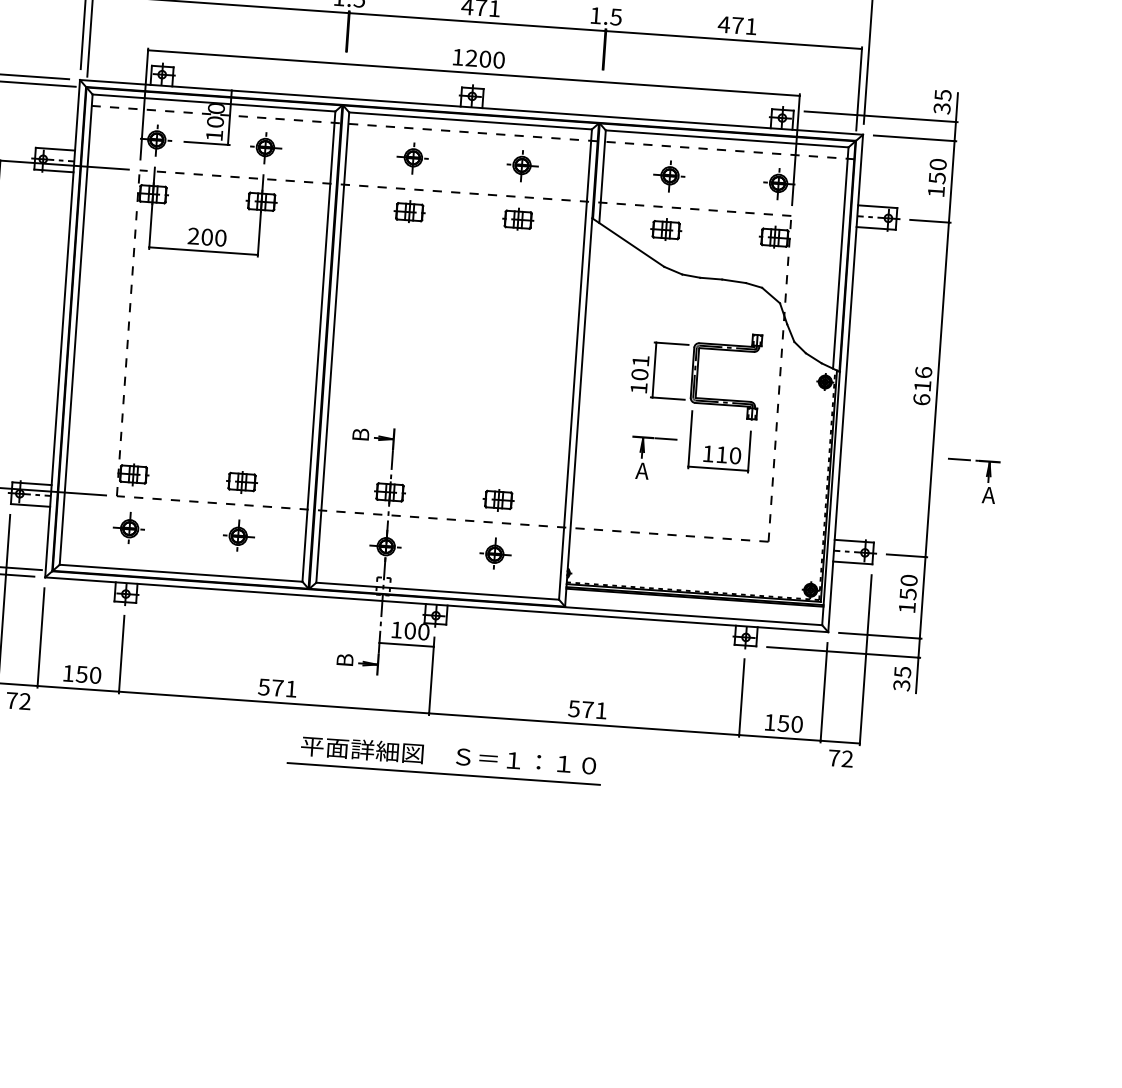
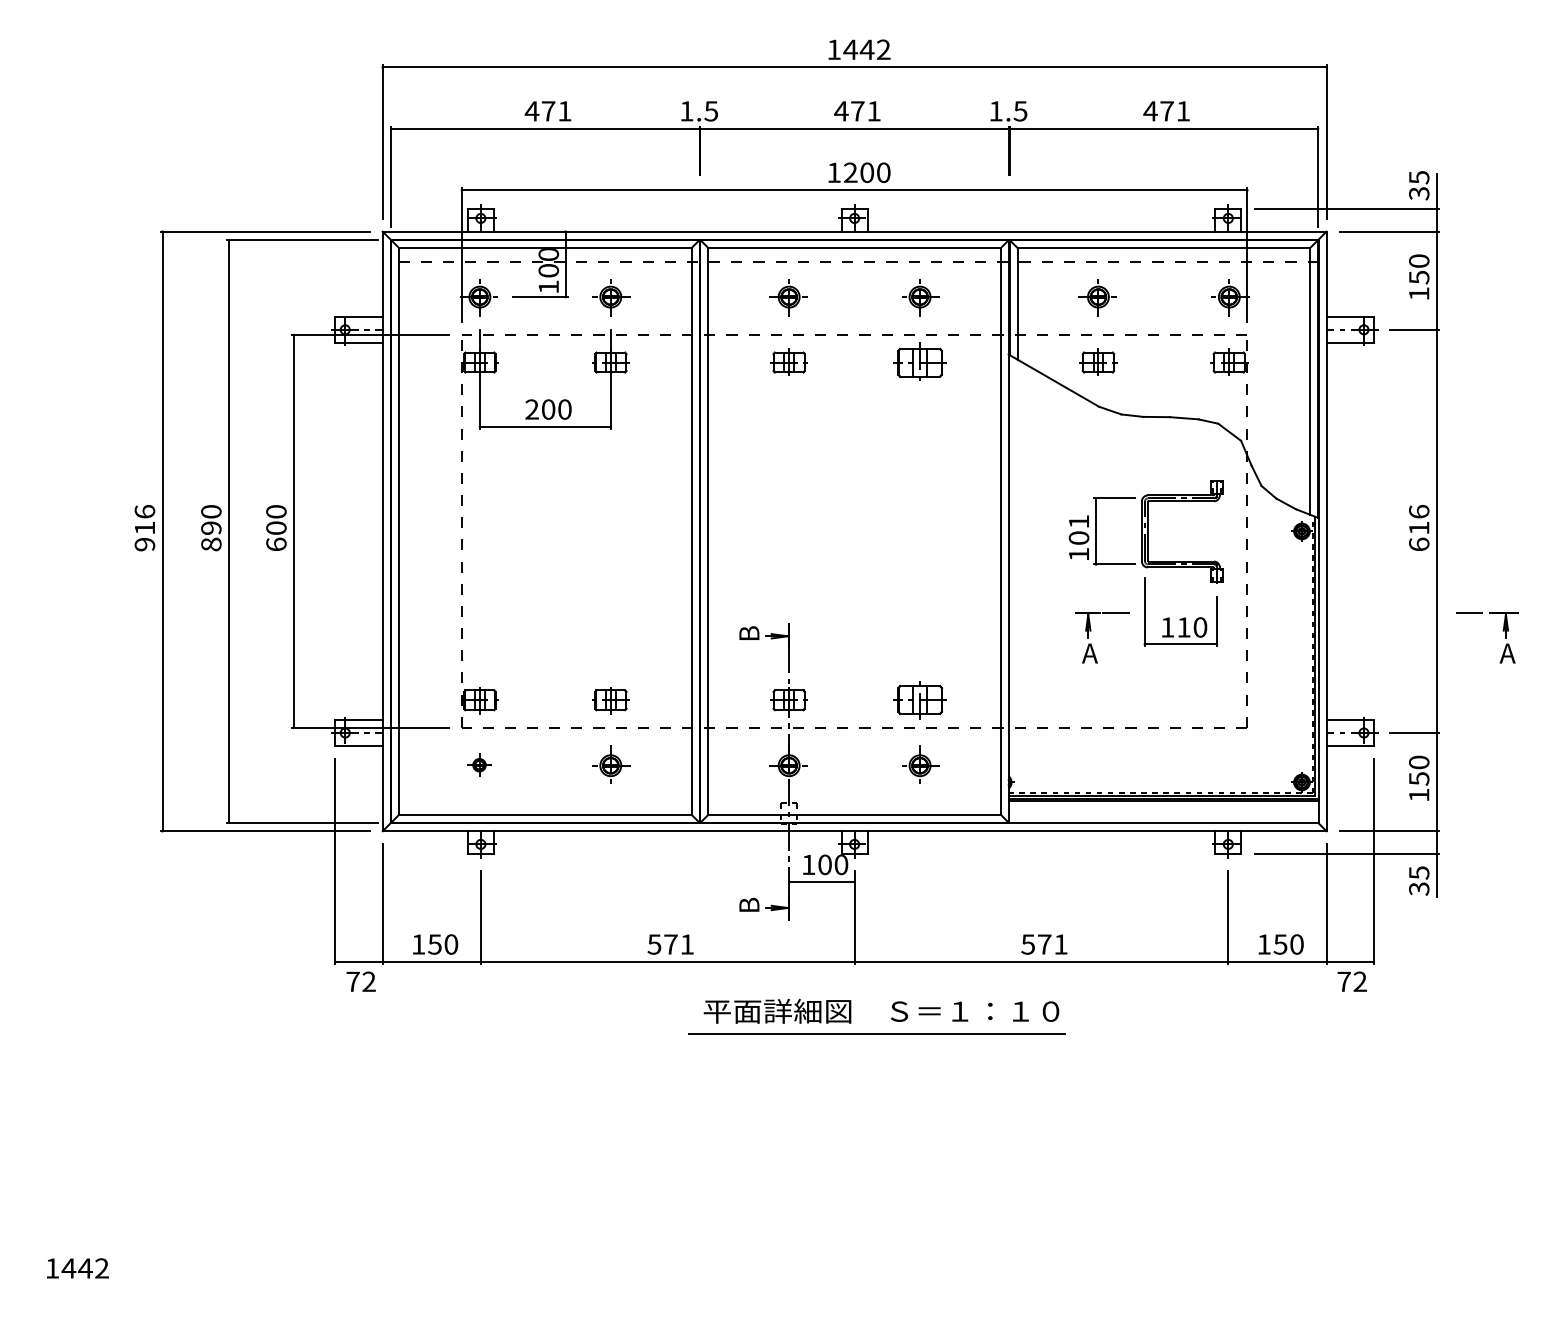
part: (517, 218) -> (919, 361), size x1.4
part: (498, 500) -> (919, 700), size x1.4
part: (128, 527) -> (478, 764), size x0.6

